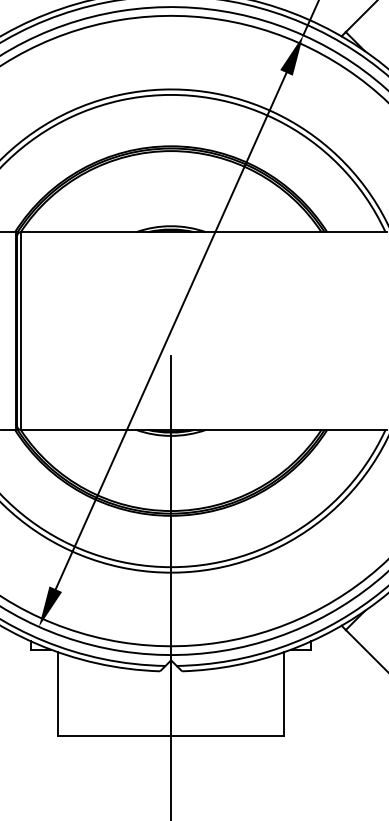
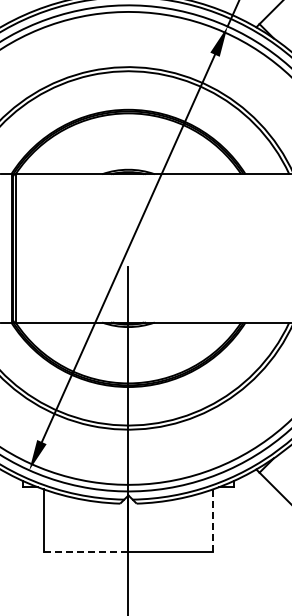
line: (284, 693) -> (213, 520), solid -> dashed
line: (113, 736) -> (85, 552), solid -> dashed

